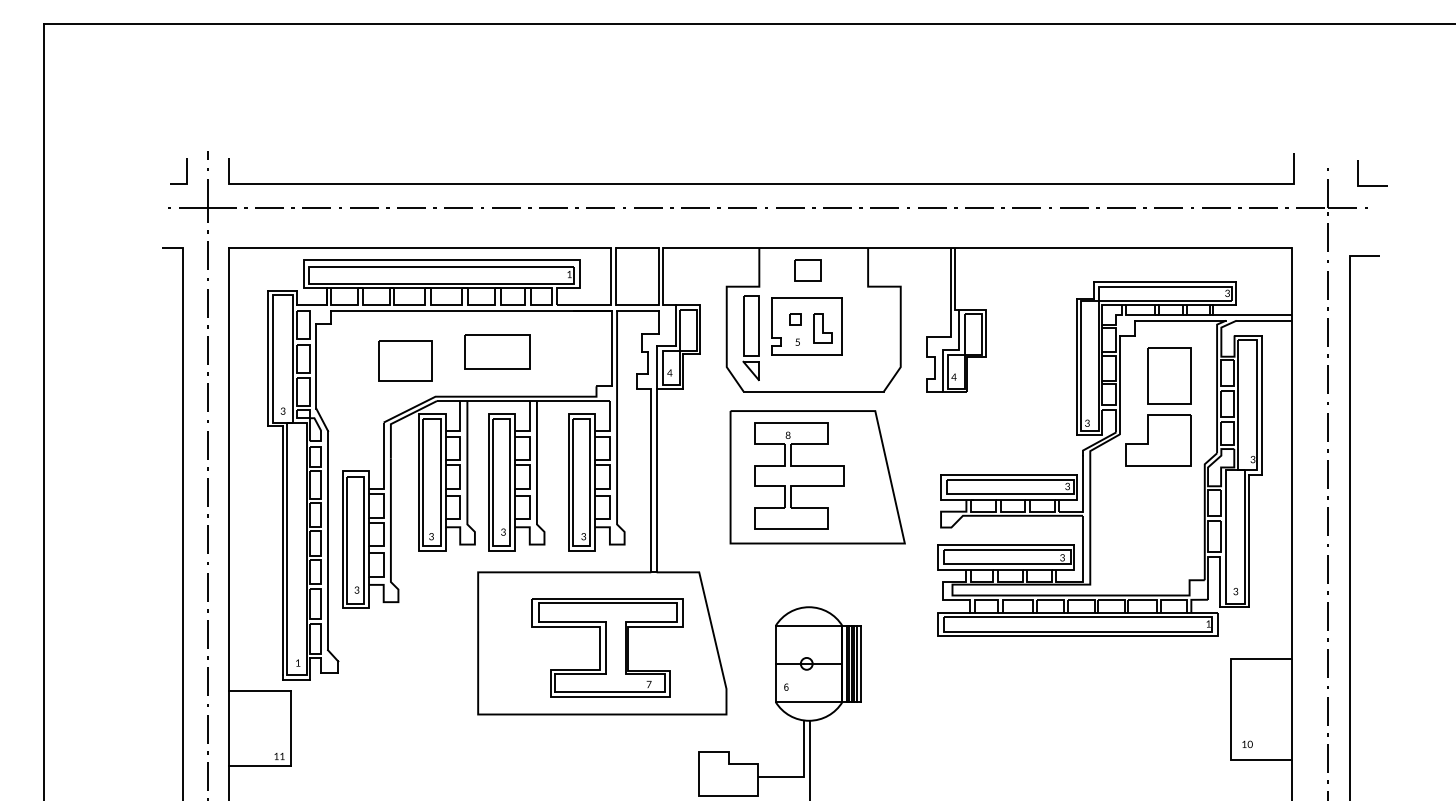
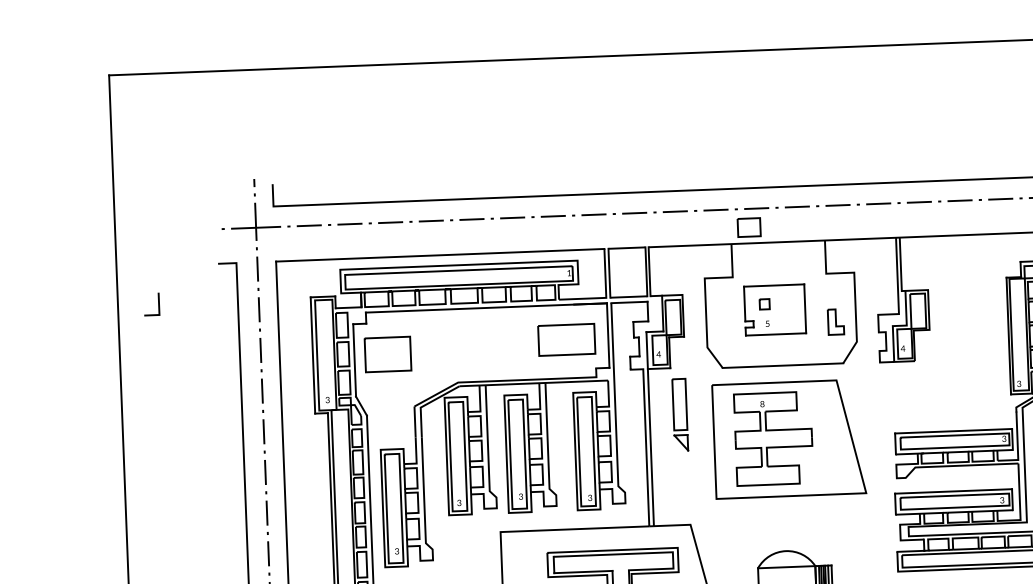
line: (186, 171) -> (158, 304), moved
part: (807, 270) -> (749, 227), moved
part: (822, 328) -> (835, 322), moved
part: (750, 338) -> (679, 415), moved
part: (497, 351) -> (566, 339), moved
part: (405, 360) -> (388, 354), moved

